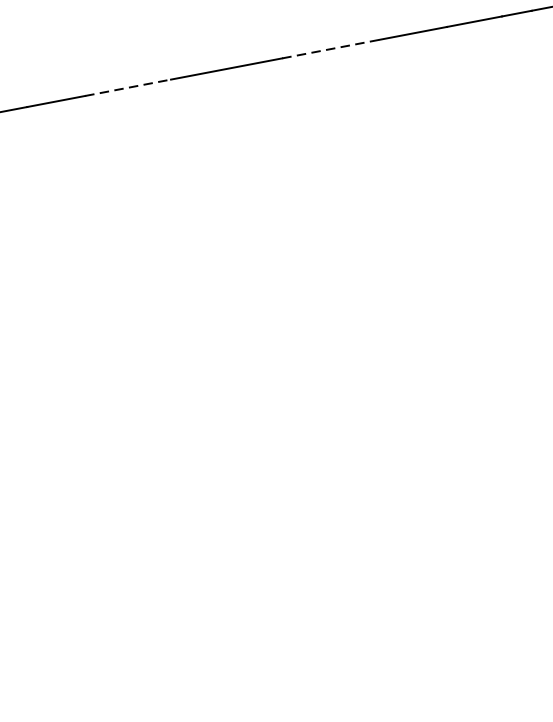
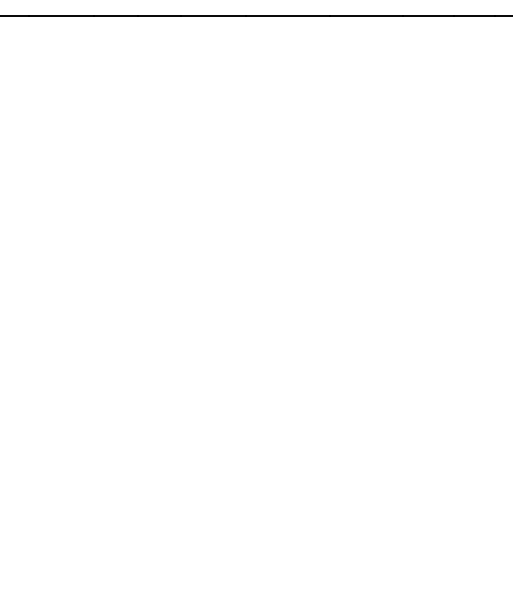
line: (331, 49) -> (366, 16), dashed -> solid
line: (129, 88) -> (214, 16), dashed -> solid

